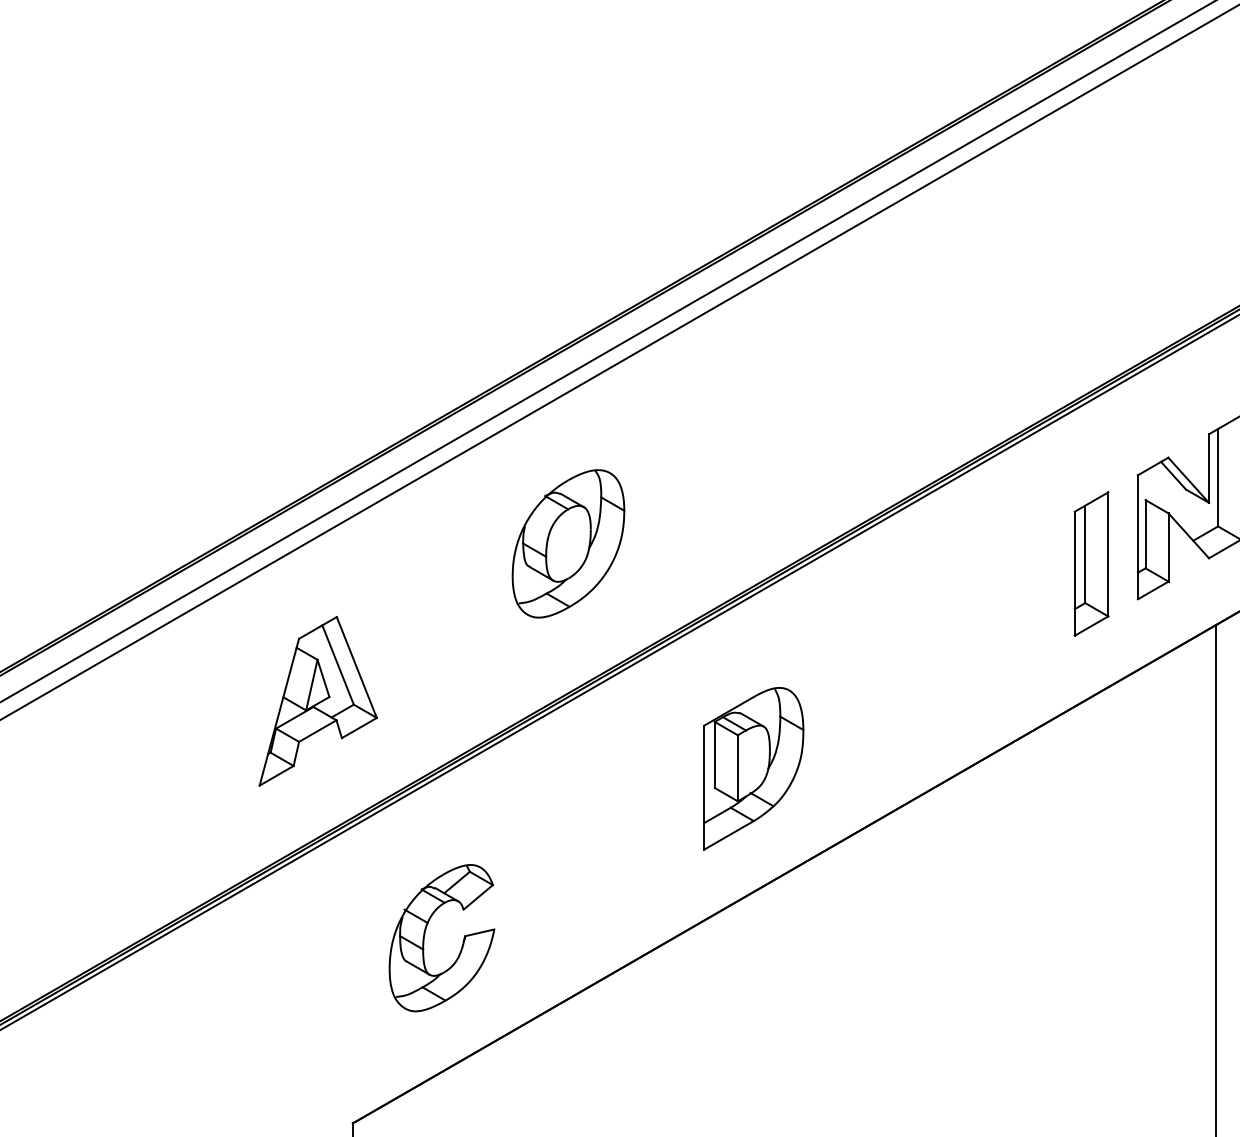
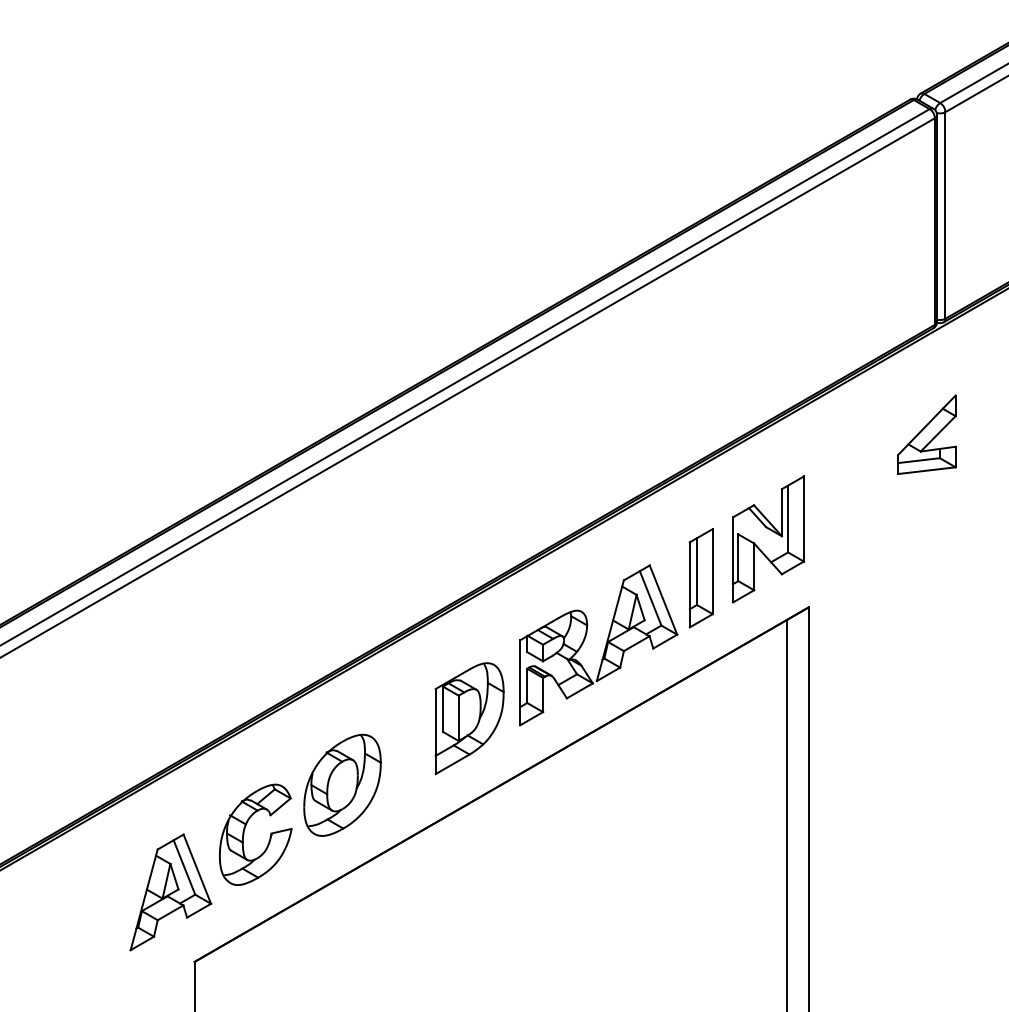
part: (568, 542) -> (342, 784), moved
part: (950, 665) -> (604, 647), added
part: (317, 701) -> (170, 892), moved

